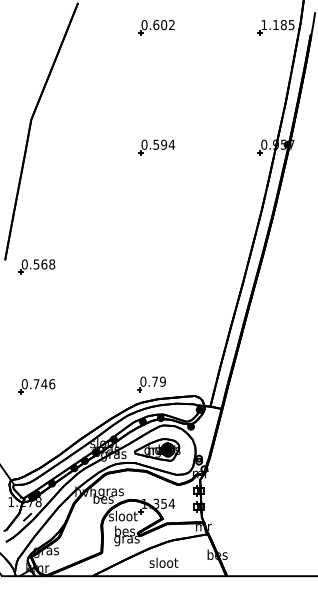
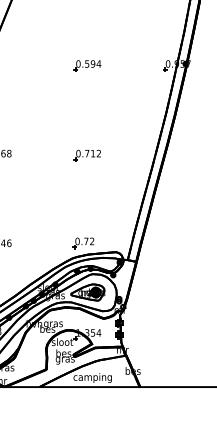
part: (156, 266) -> (87, 155), added
text: (162, 381) -> (91, 241), 0.79 -> 0.72
text: (163, 563) -> (92, 377), sloot -> camping

